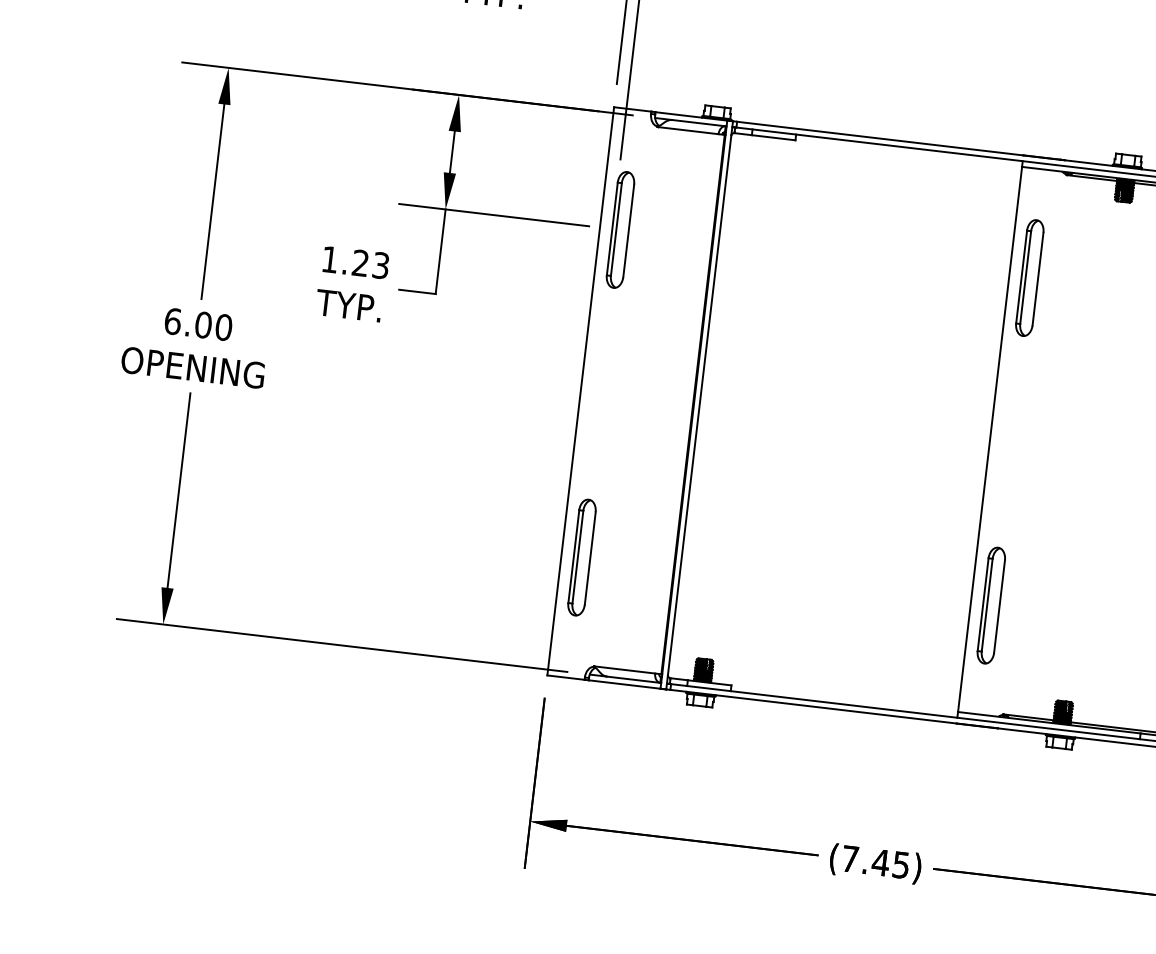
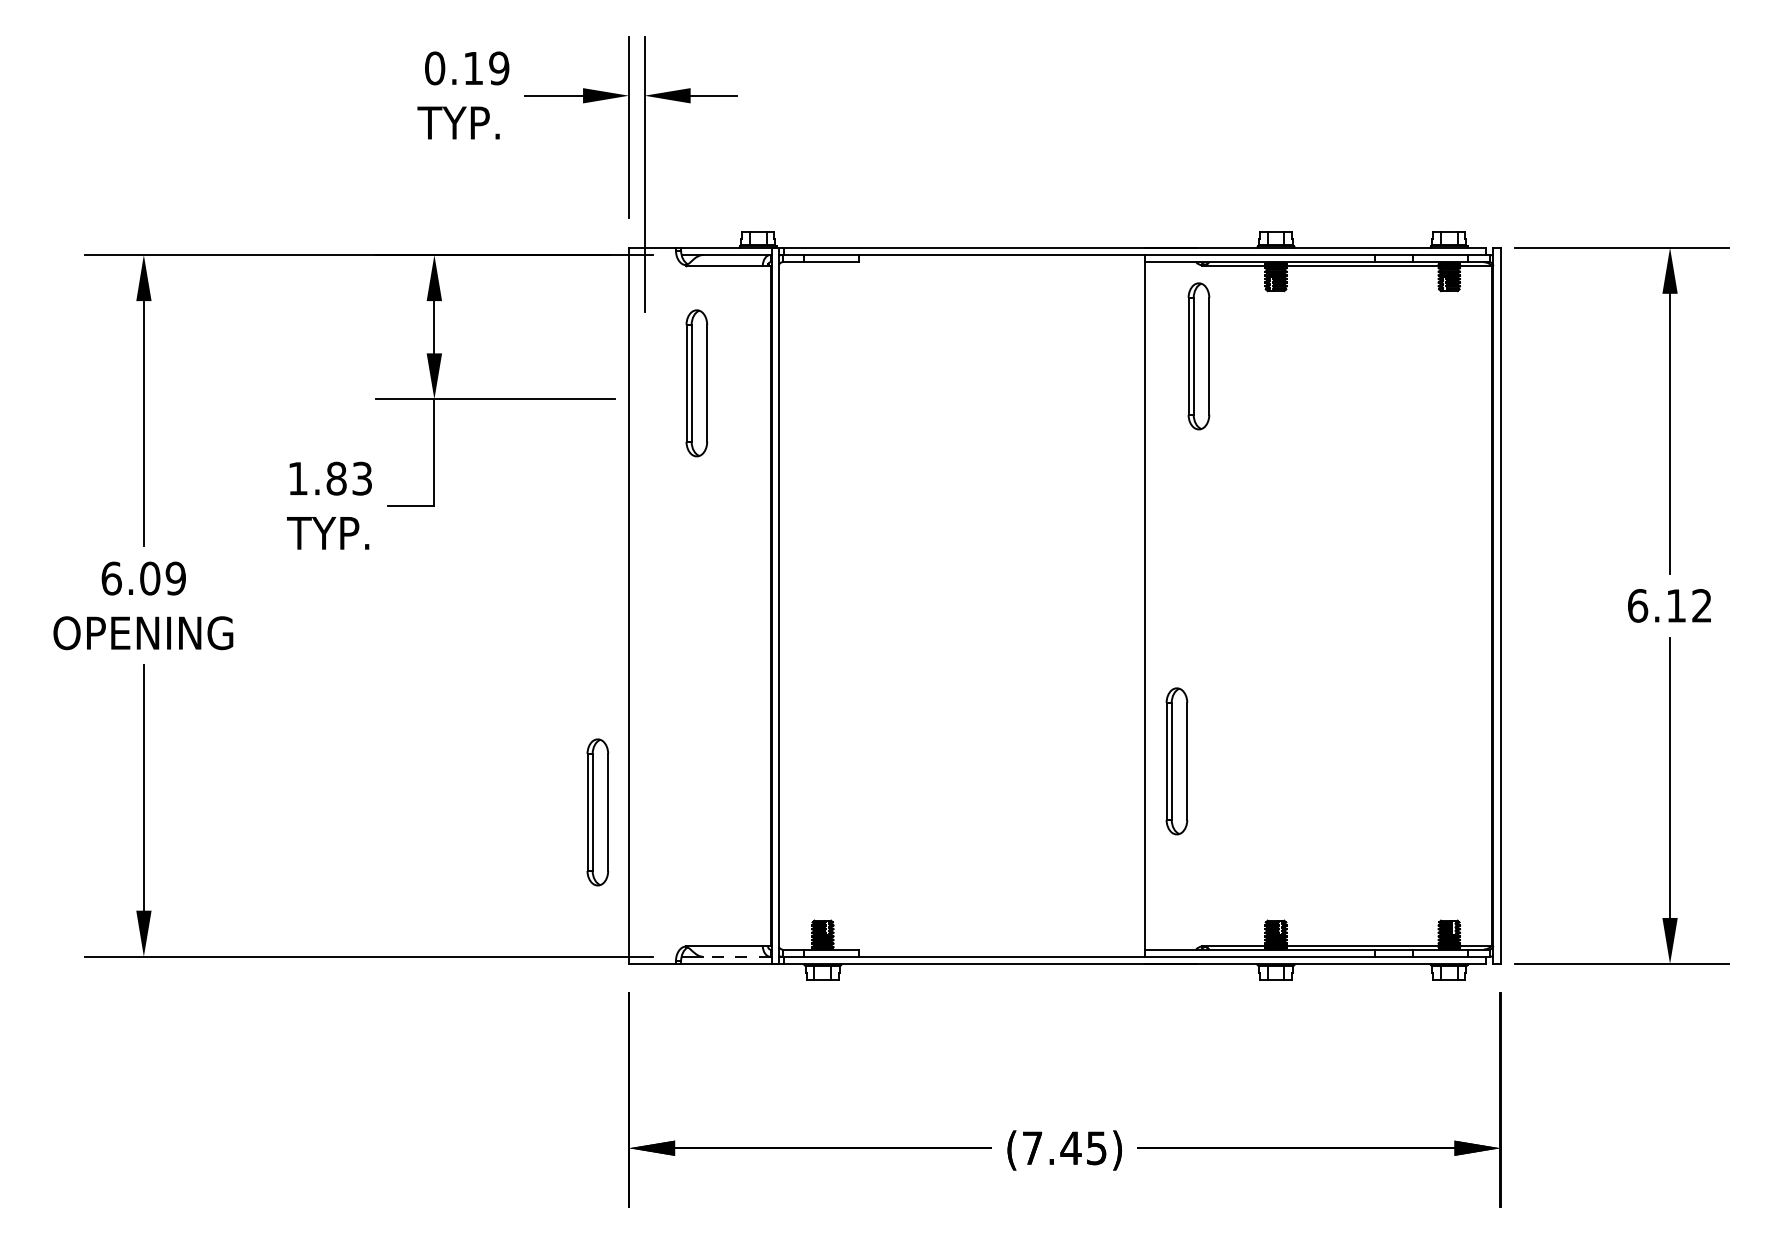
part: (620, 230) -> (696, 383), moved
text: (360, 263) -> (336, 478), 1.23 -> 1.83
part: (1029, 278) -> (1198, 356), moved
text: (223, 327) -> (175, 578), 6.00 -> 6.09
part: (581, 557) -> (597, 812), moved
part: (990, 605) -> (1176, 761), moved
line: (633, 679) -> (736, 956), solid -> dashed

